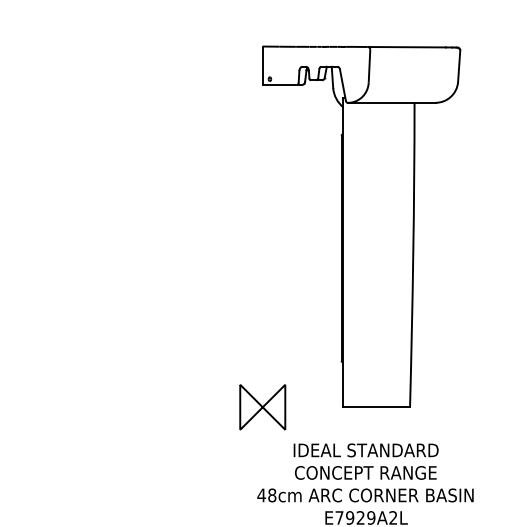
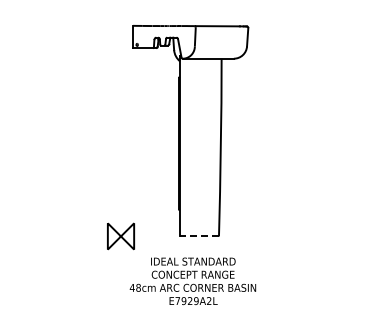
part: (261, 407) -> (120, 236), moved
line: (376, 407) -> (199, 236), solid -> dashed

